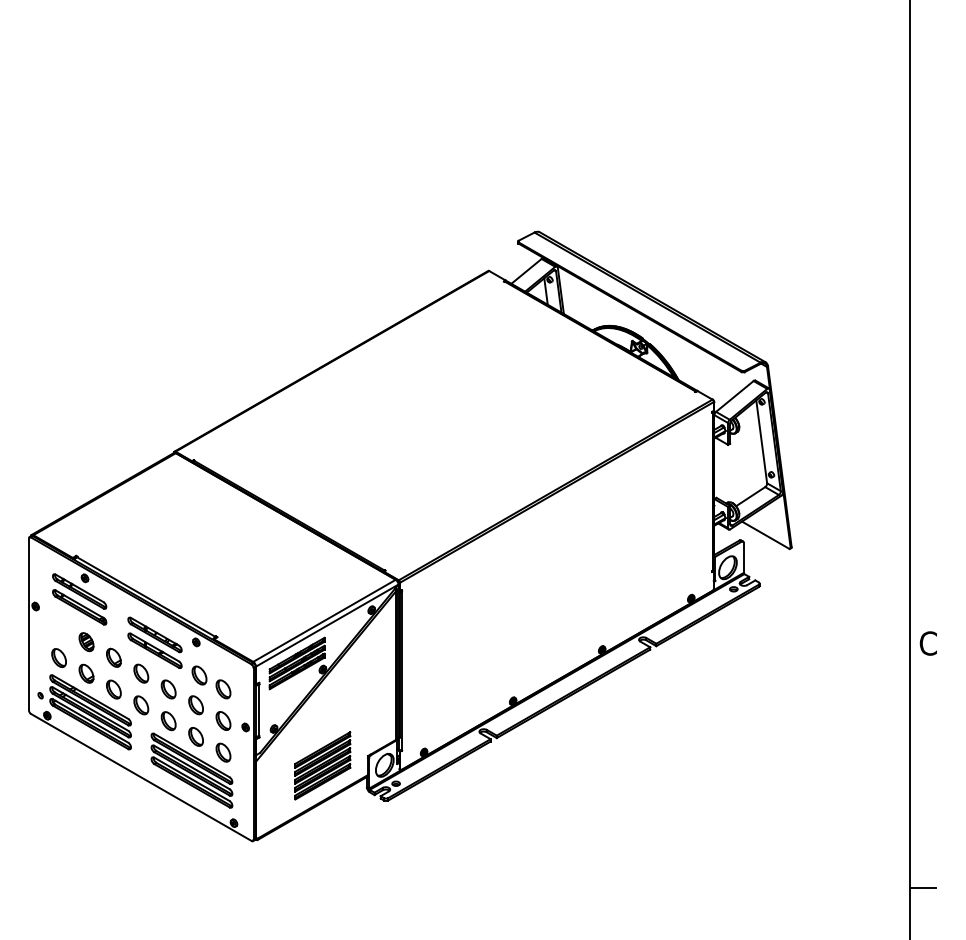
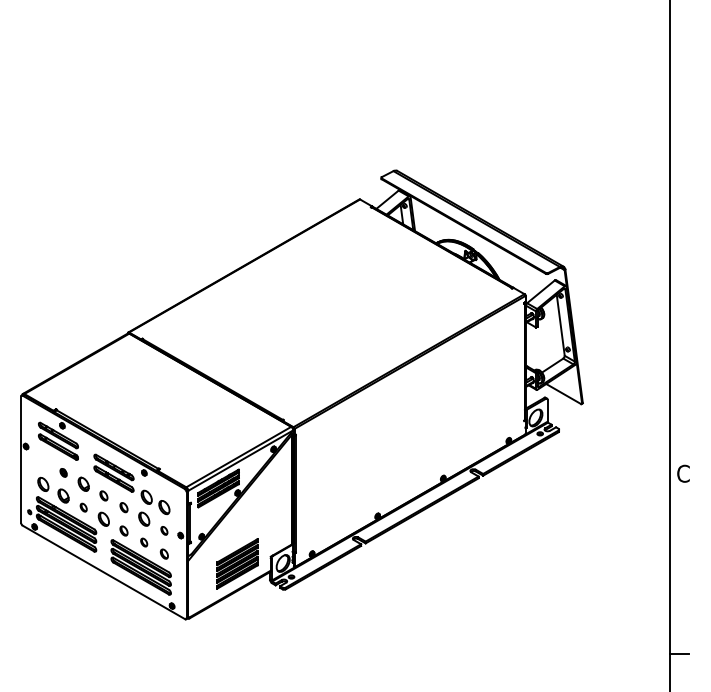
part: (86, 642) -> (63, 473), size x0.6
part: (141, 673) -> (104, 495), size x0.7
part: (113, 689) -> (83, 507), size x0.6
part: (168, 689) -> (123, 507), size x0.7
part: (223, 720) -> (164, 530), size x0.6
part: (168, 721) -> (123, 531), size x0.7
part: (195, 736) -> (143, 542), size x0.6
part: (223, 752) -> (164, 554), size x0.7

